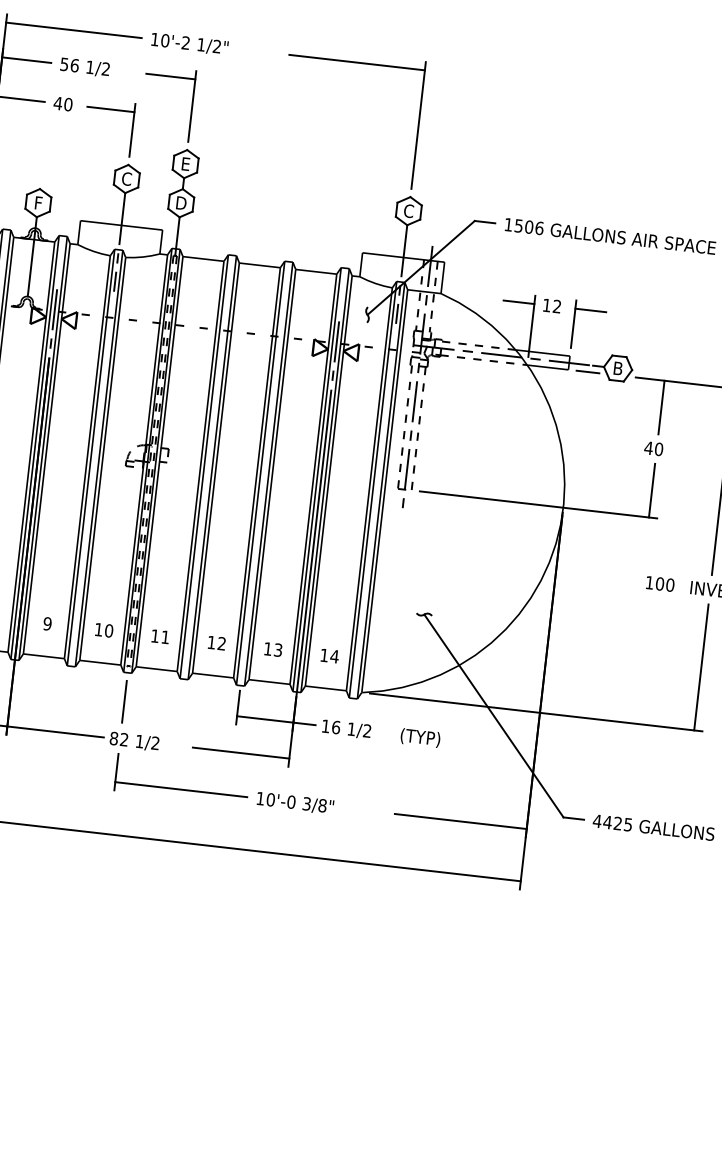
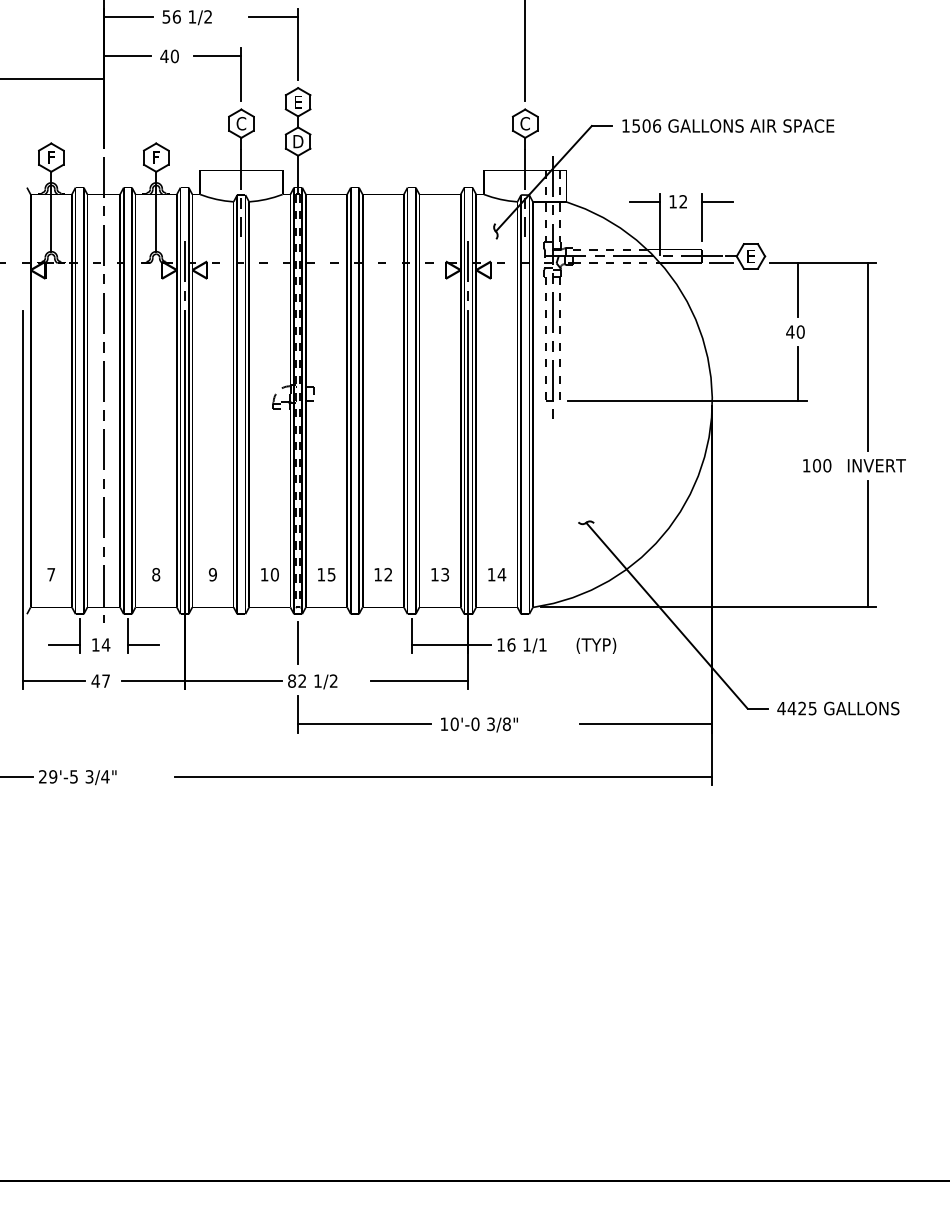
text: (618, 367) -> (751, 255), B -> E
text: (165, 637) -> (331, 574), 11 -> 15
text: (367, 730) -> (542, 644), 1/2 -> 1/1

